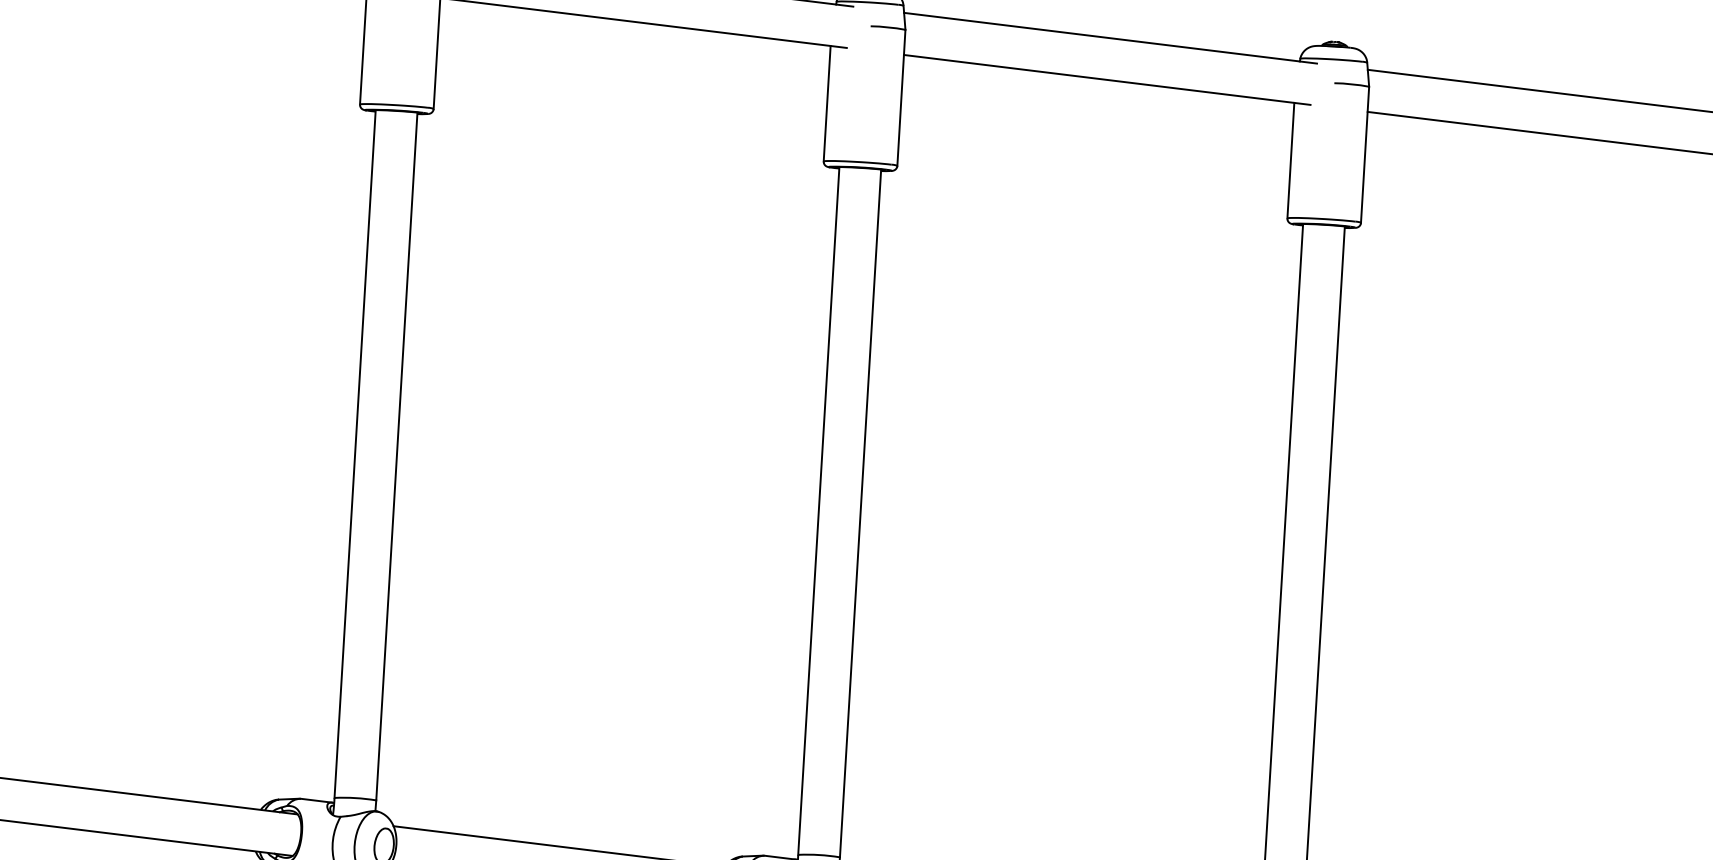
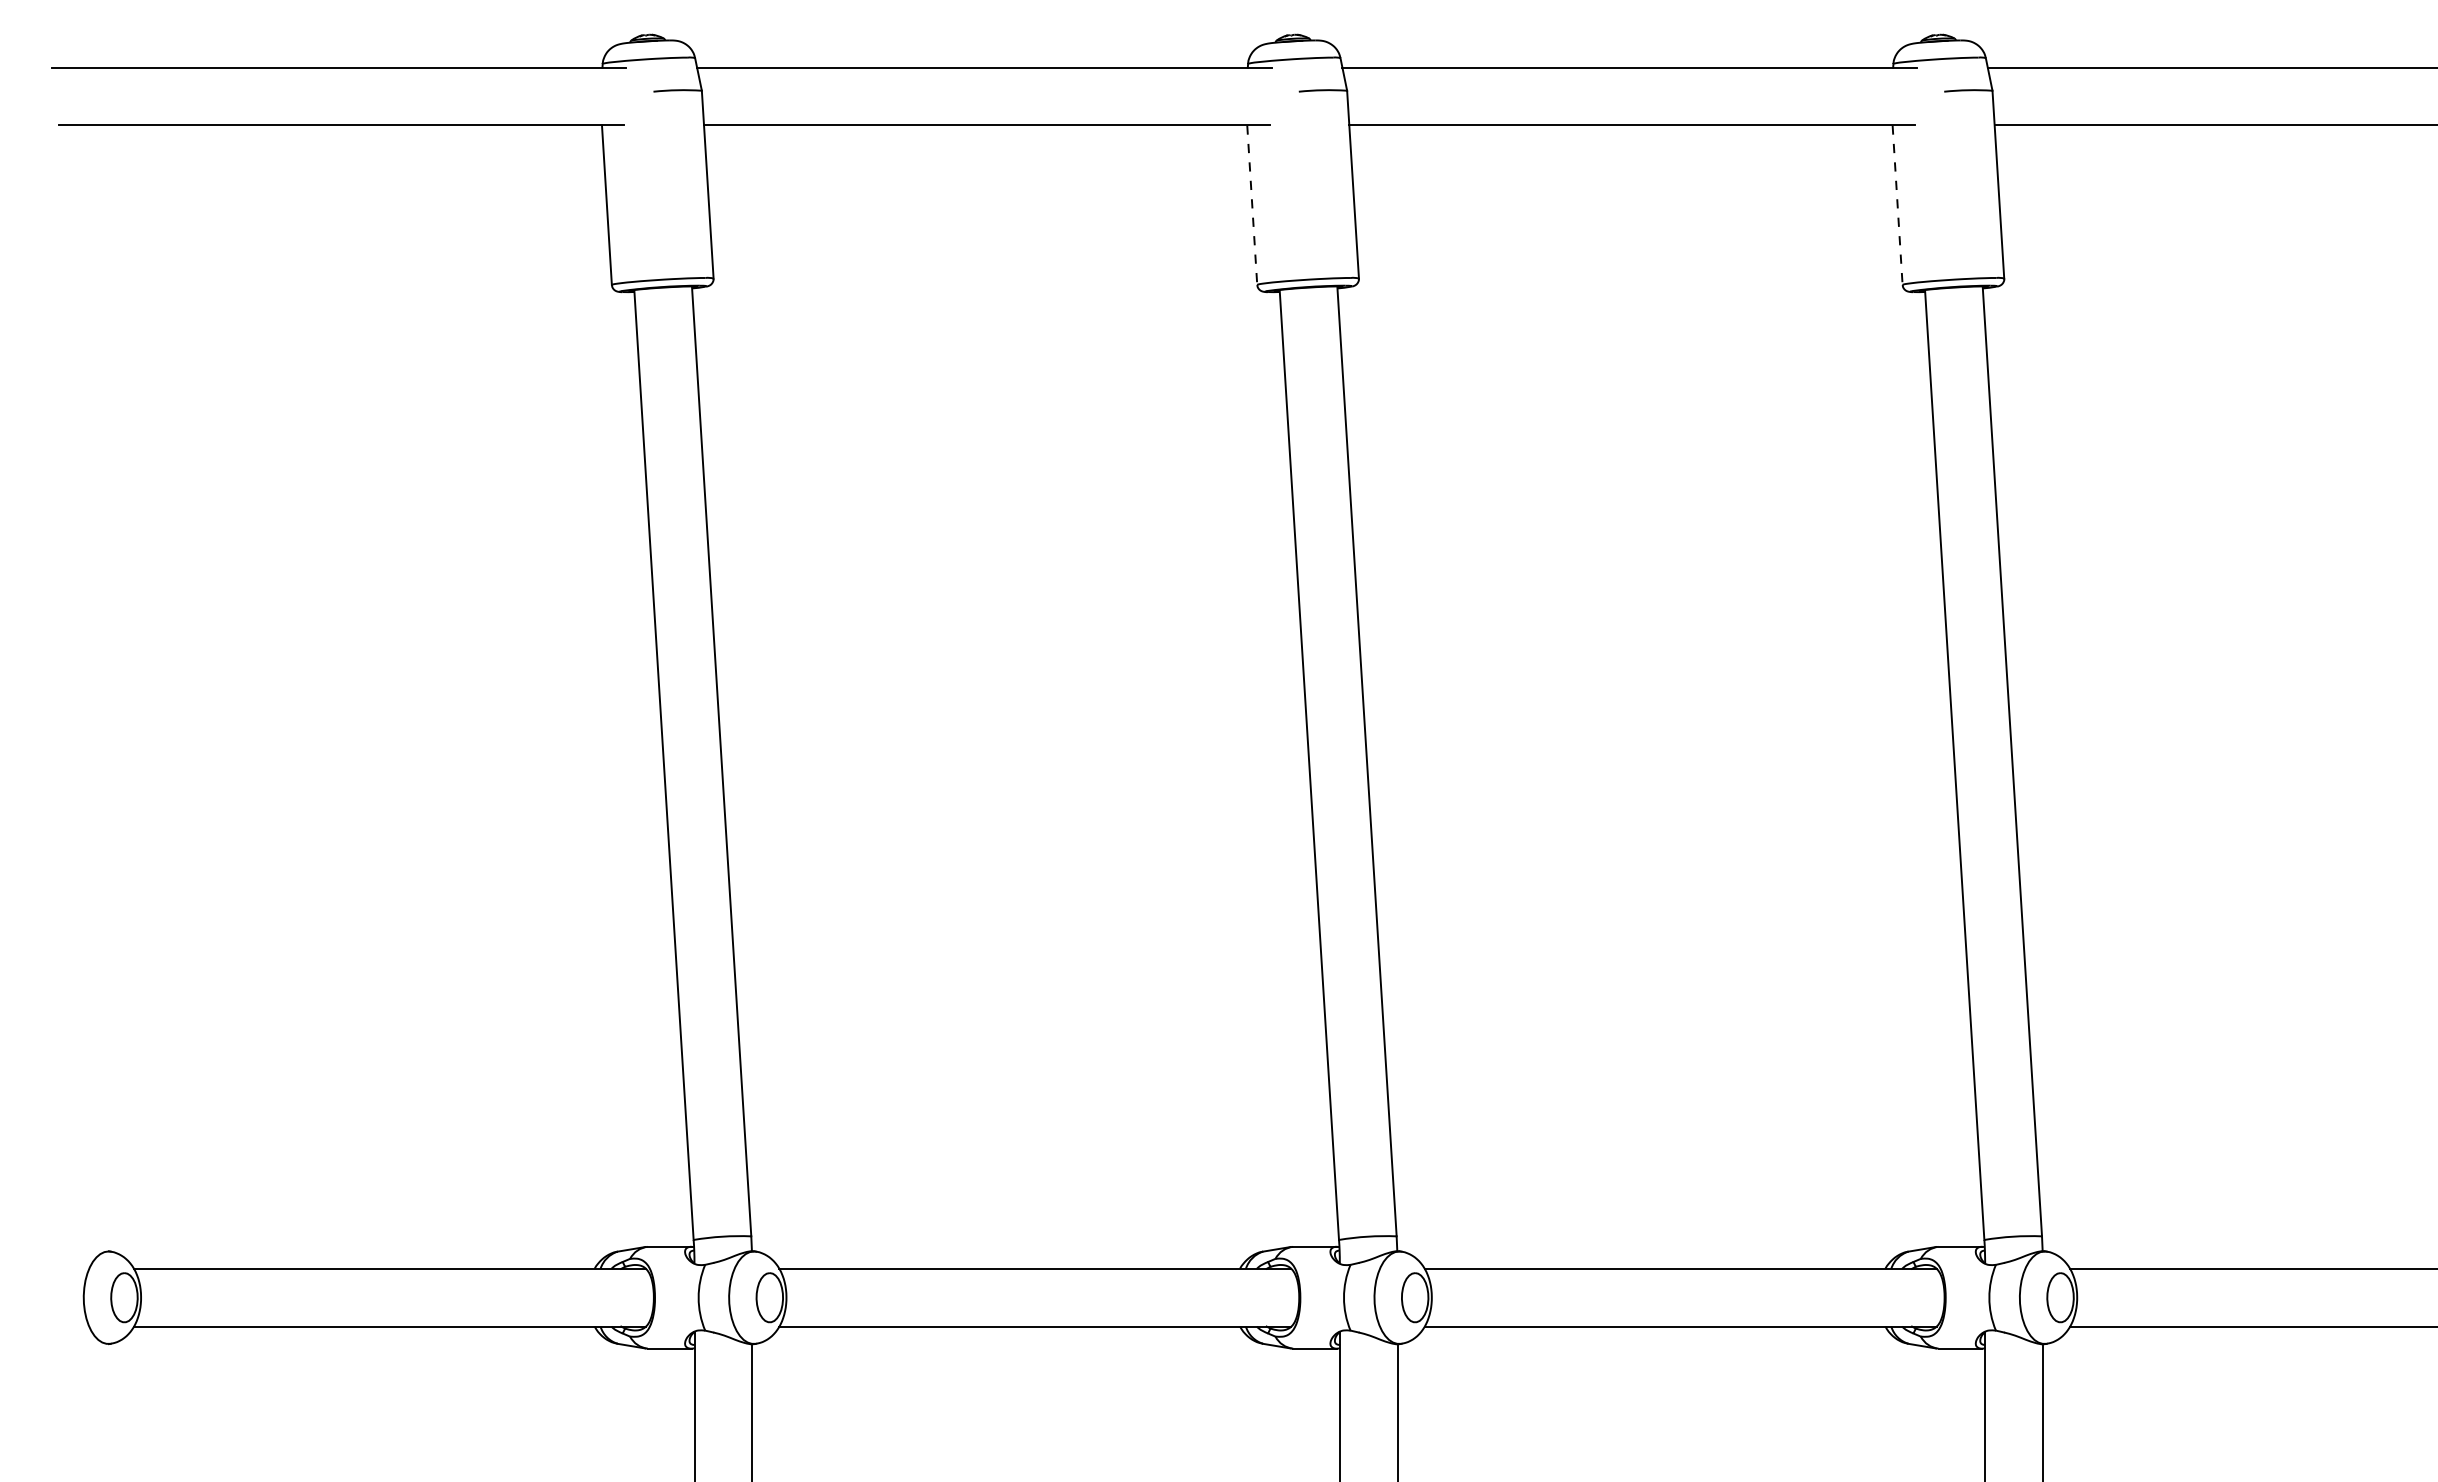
line: (827, 103) -> (1252, 205), solid -> dashed
line: (1290, 160) -> (1897, 205), solid -> dashed

